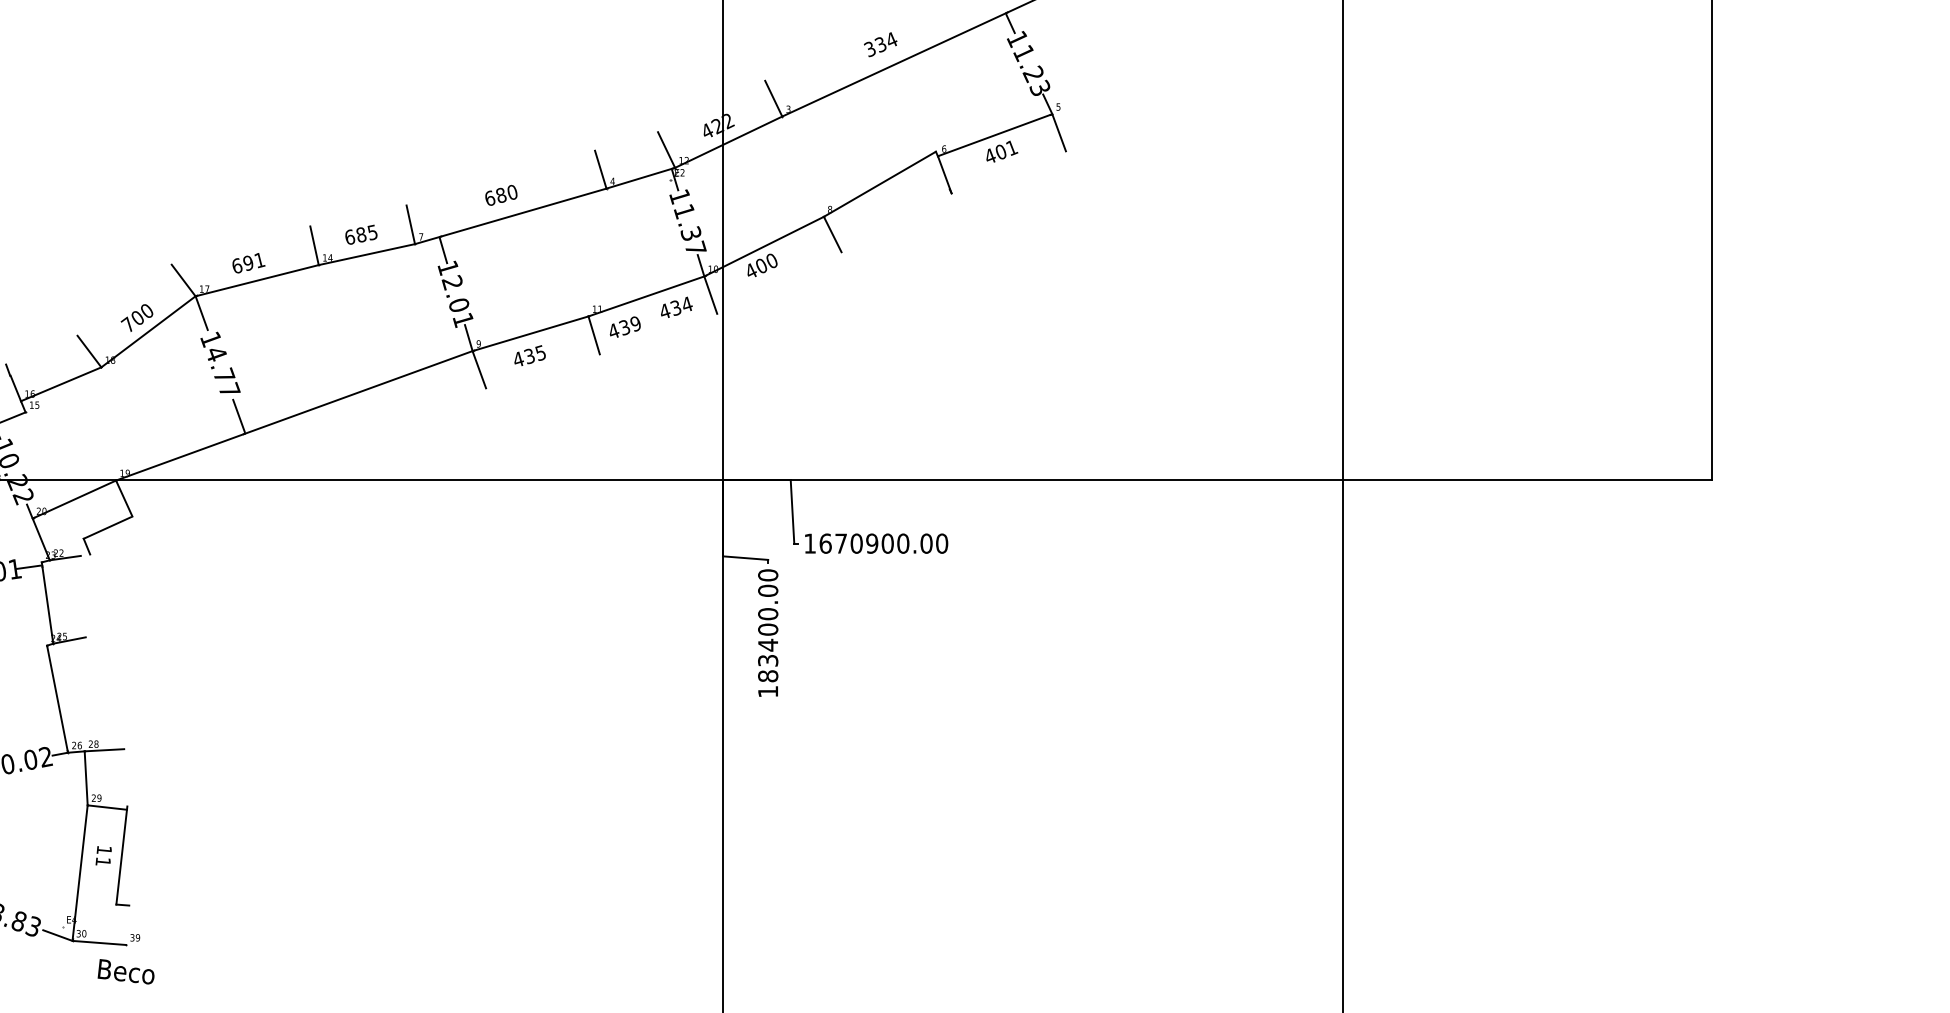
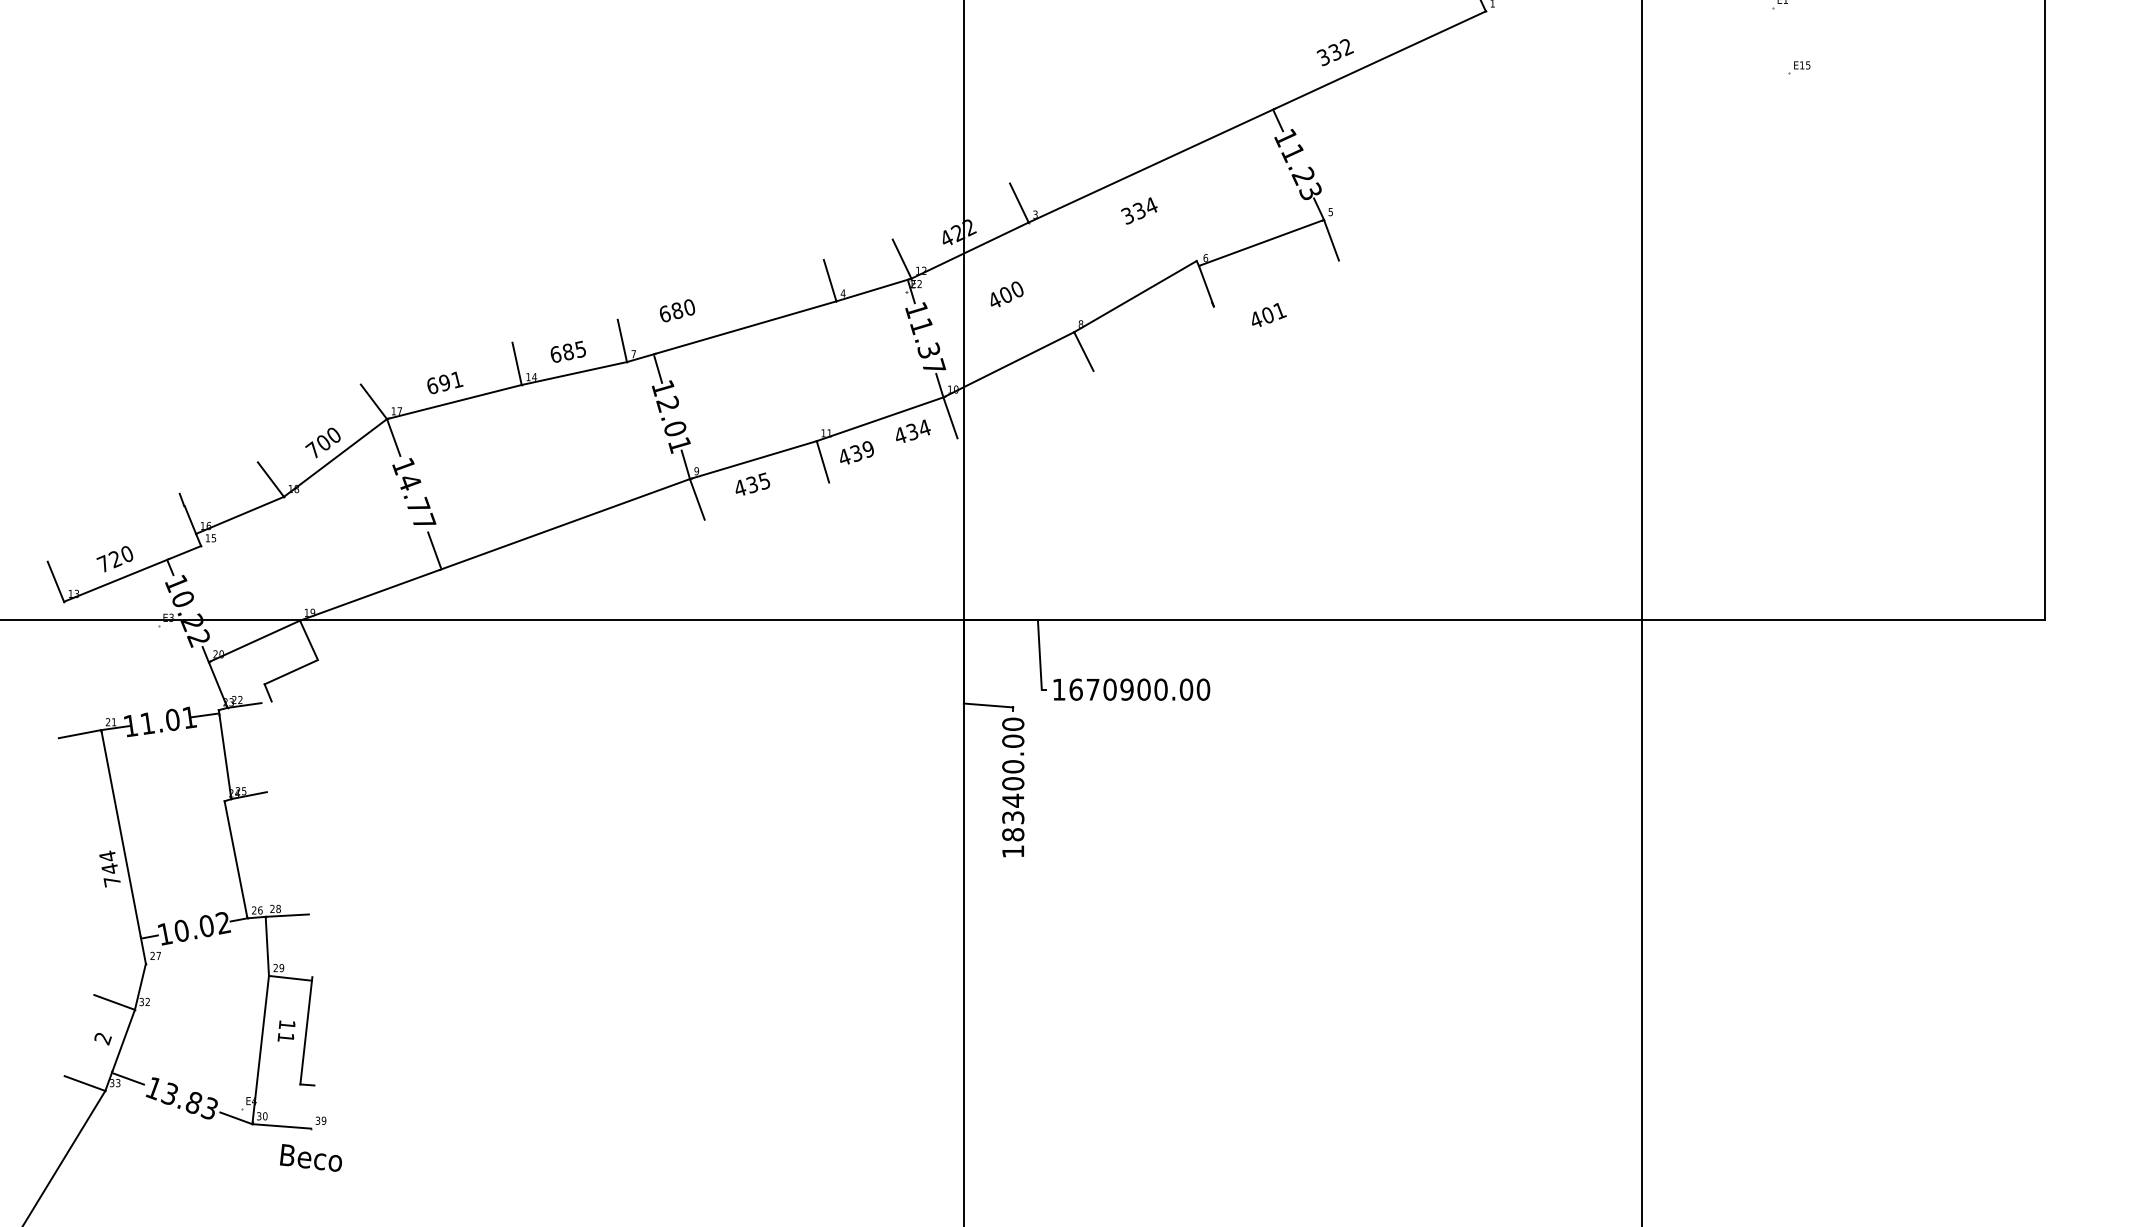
text: (880, 44) -> (1139, 210), moved
text: (1002, 151) -> (1269, 314), moved
text: (501, 195) -> (677, 310), moved
text: (761, 265) -> (1006, 294), moved

